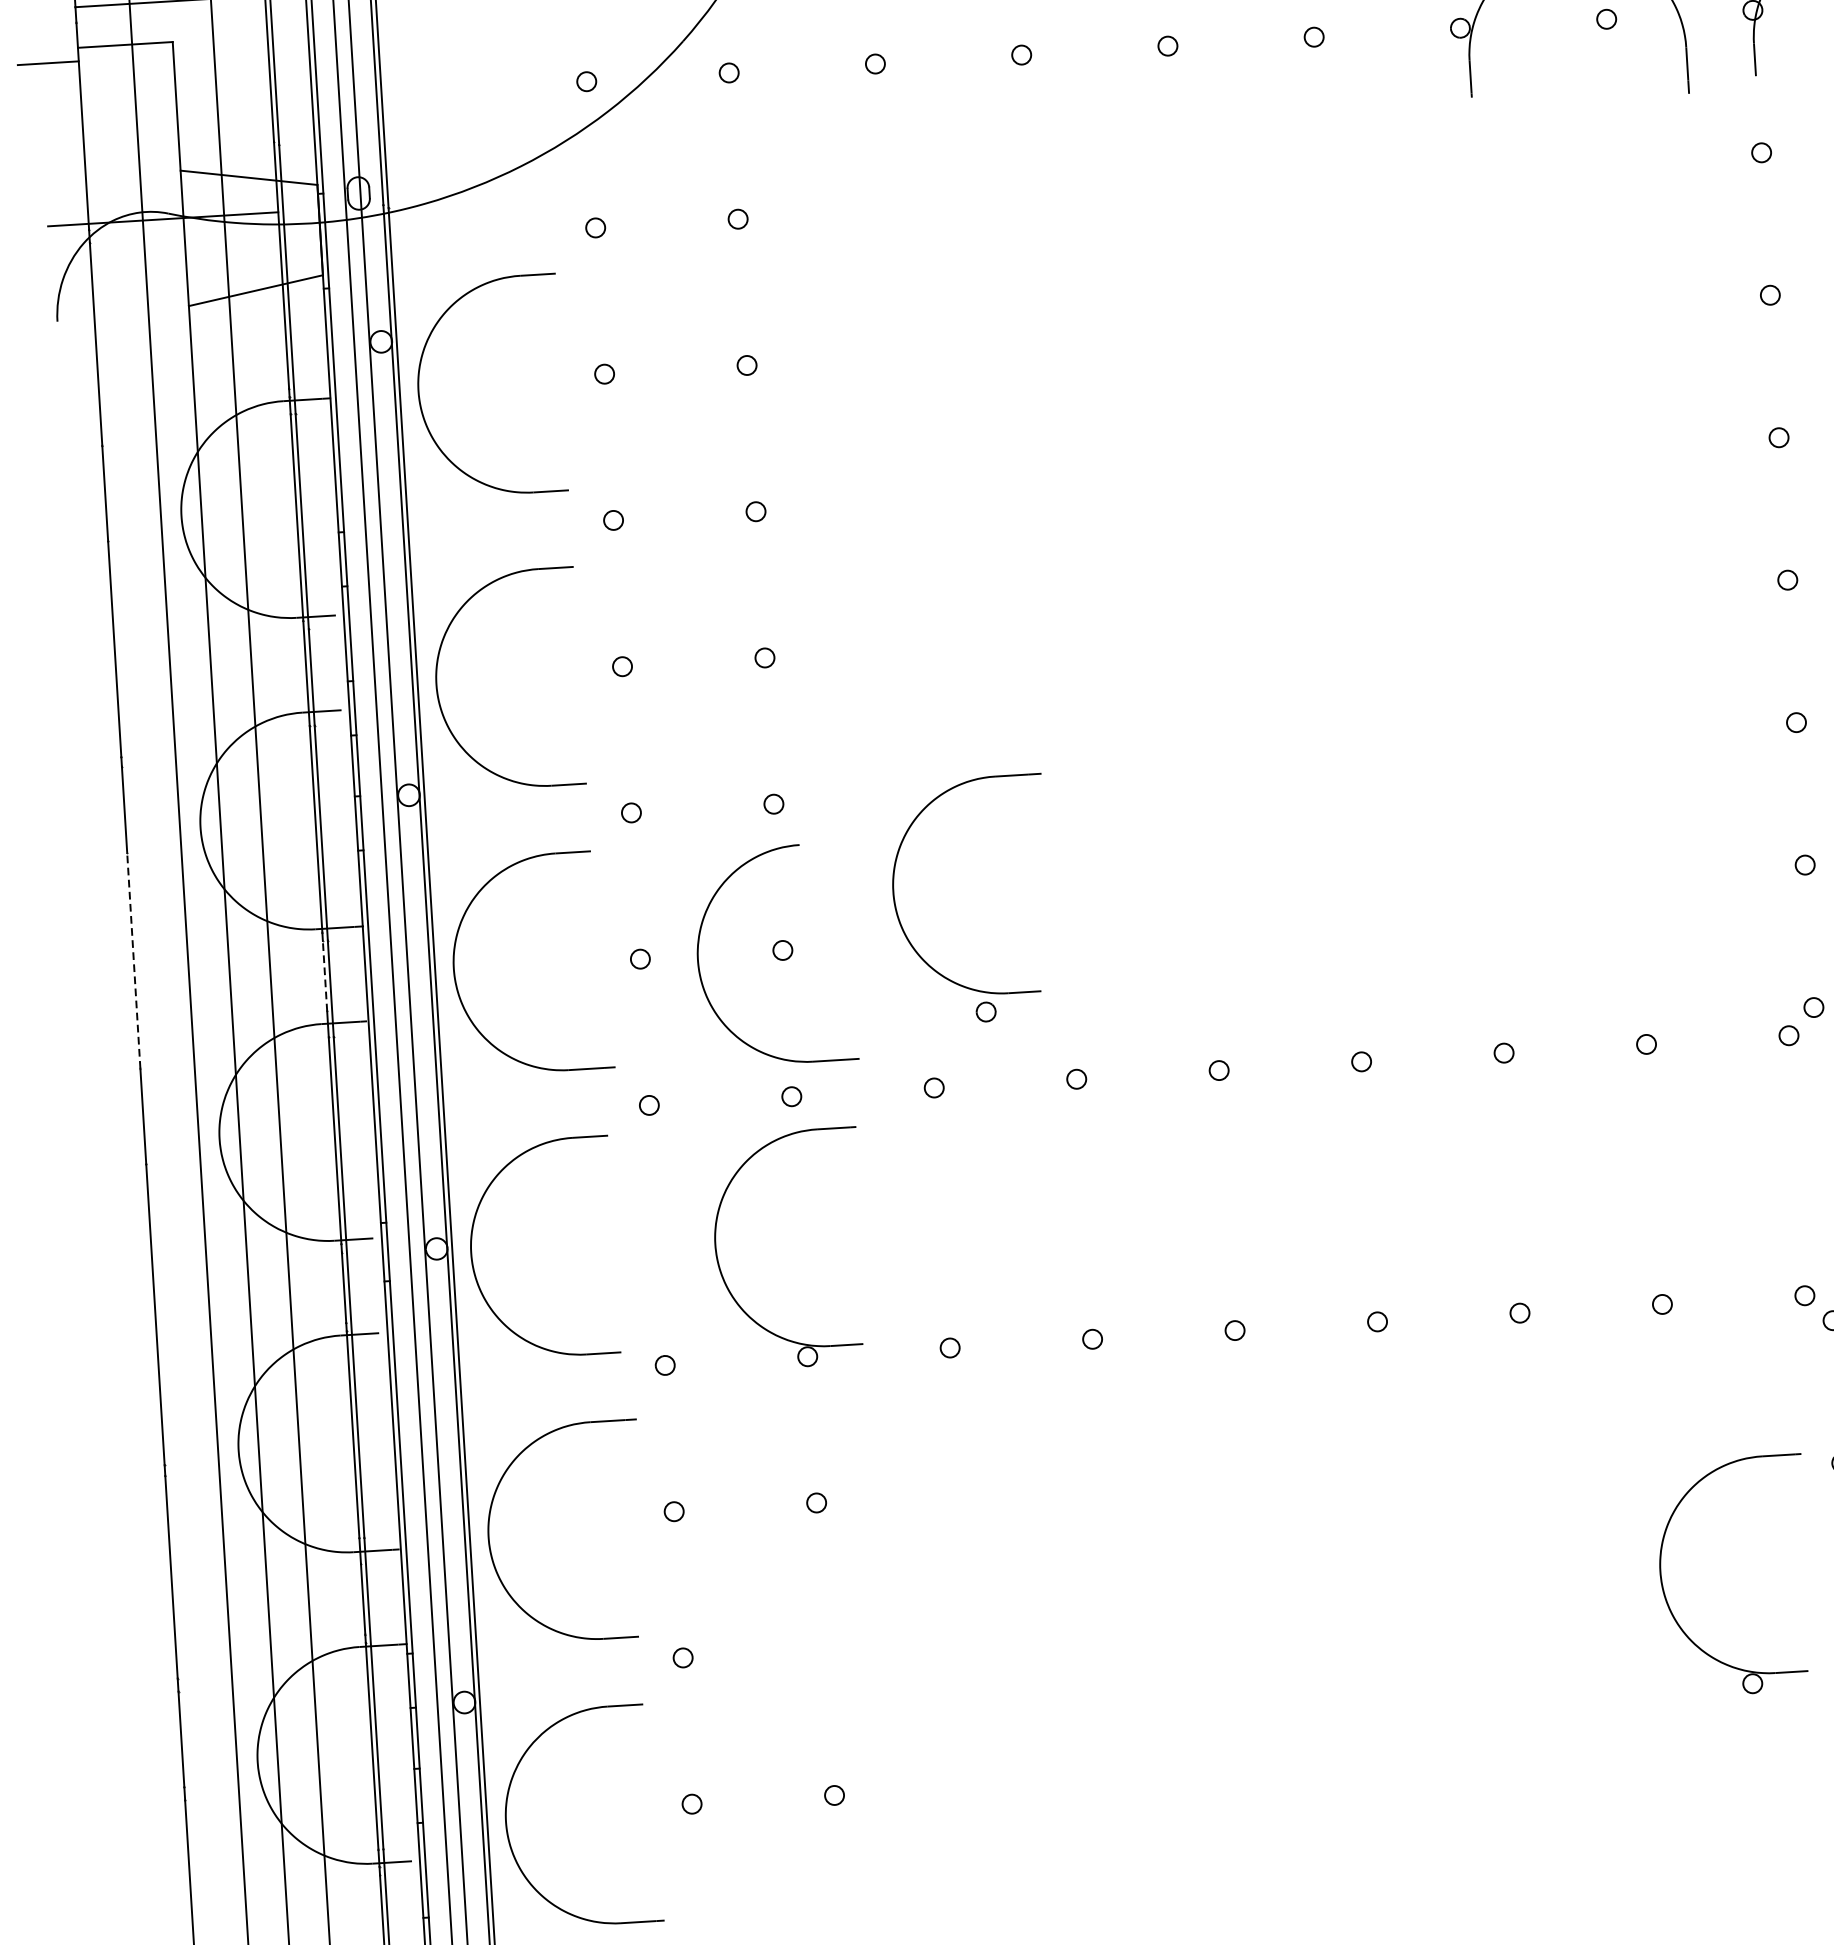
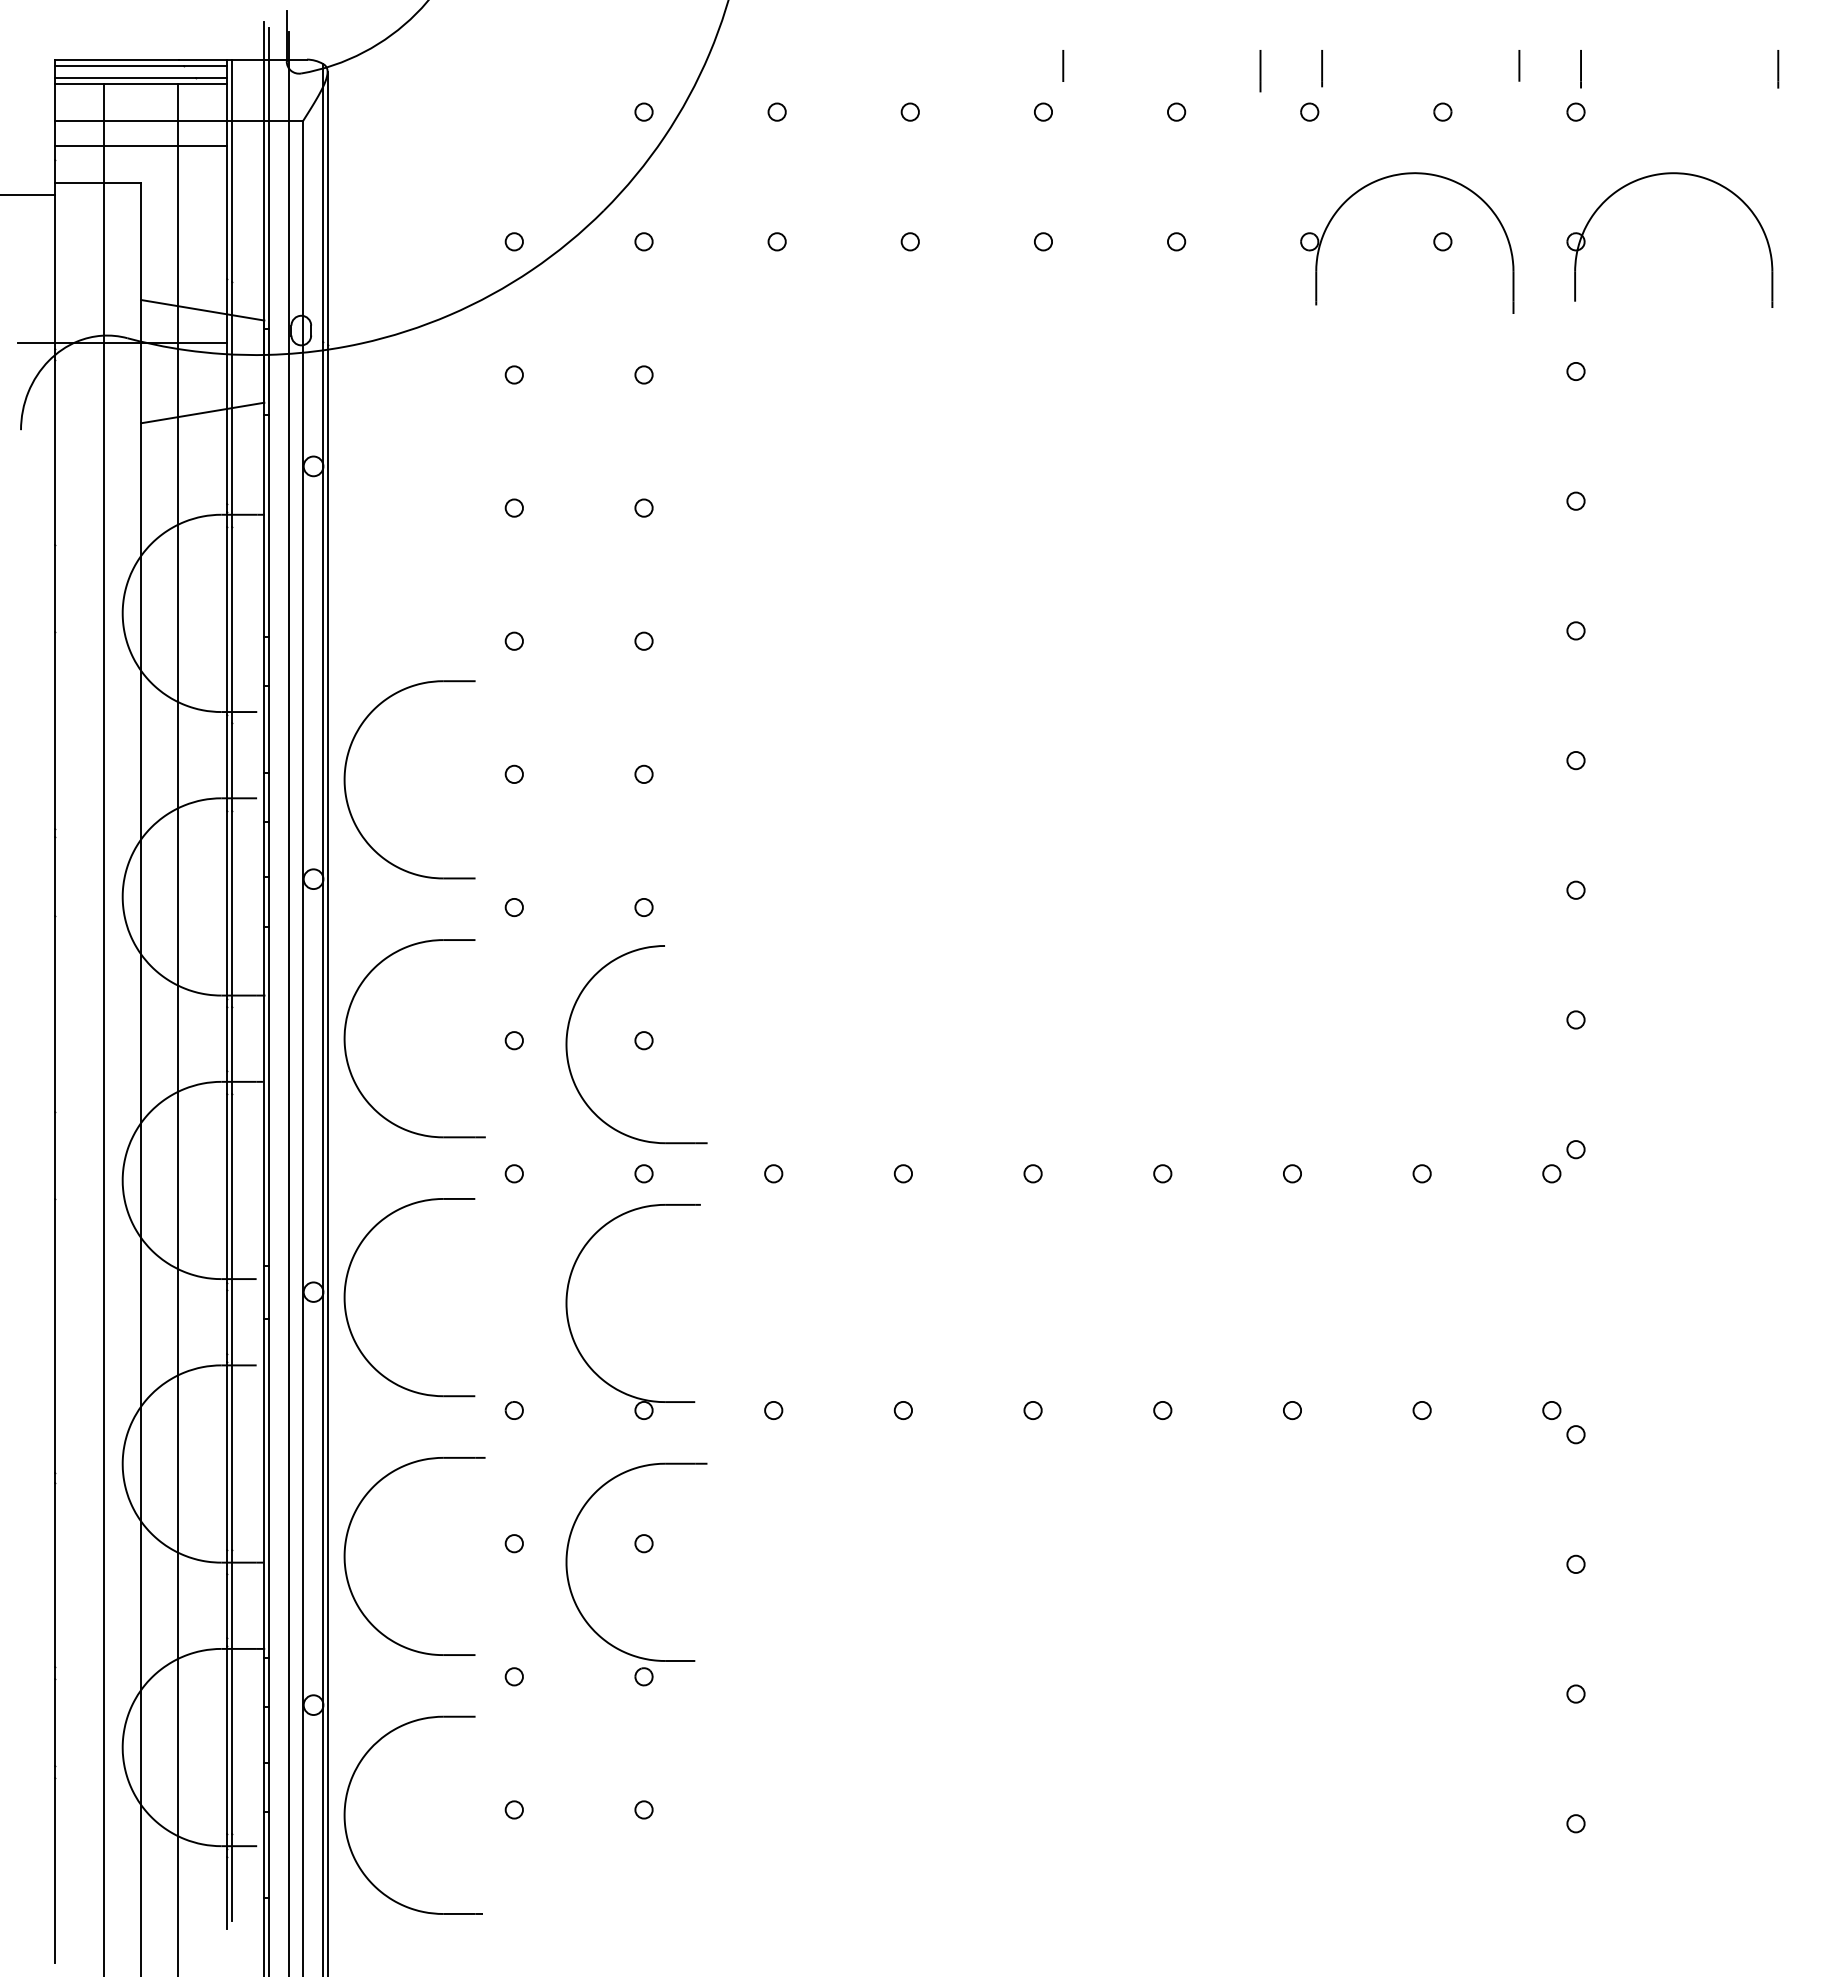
part: (419, 379) -> (346, 502), removed
part: (907, 934) -> (576, 1602), moved
line: (133, 960) -> (54, 1013), dashed -> solid
line: (325, 976) -> (227, 1038), dashed -> solid
part: (1664, 1590) -> (1408, 1670), removed

